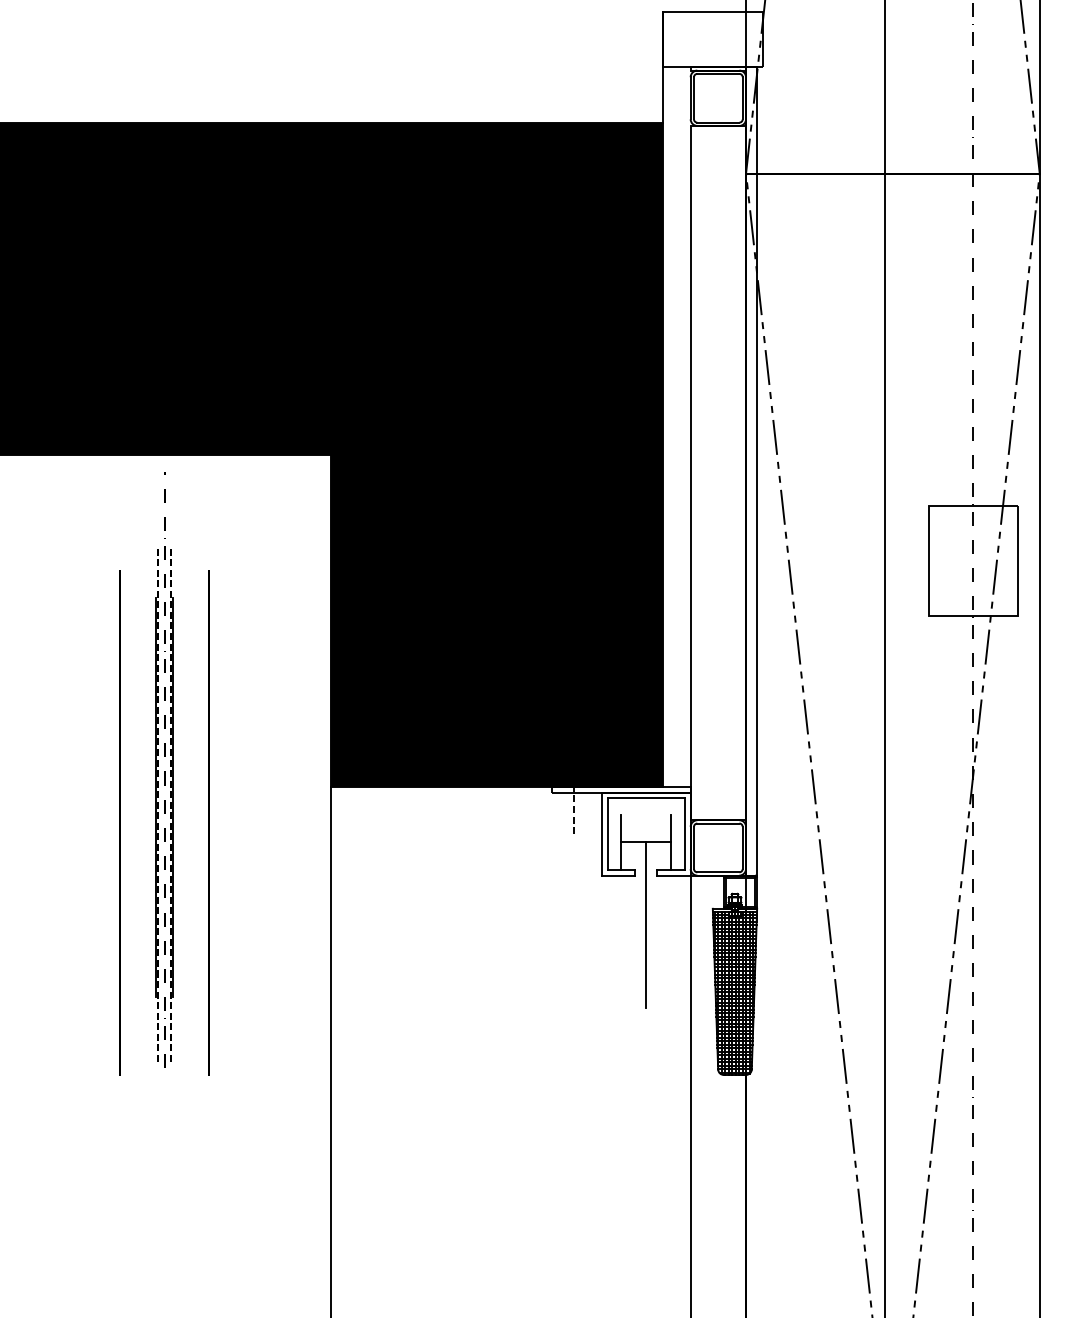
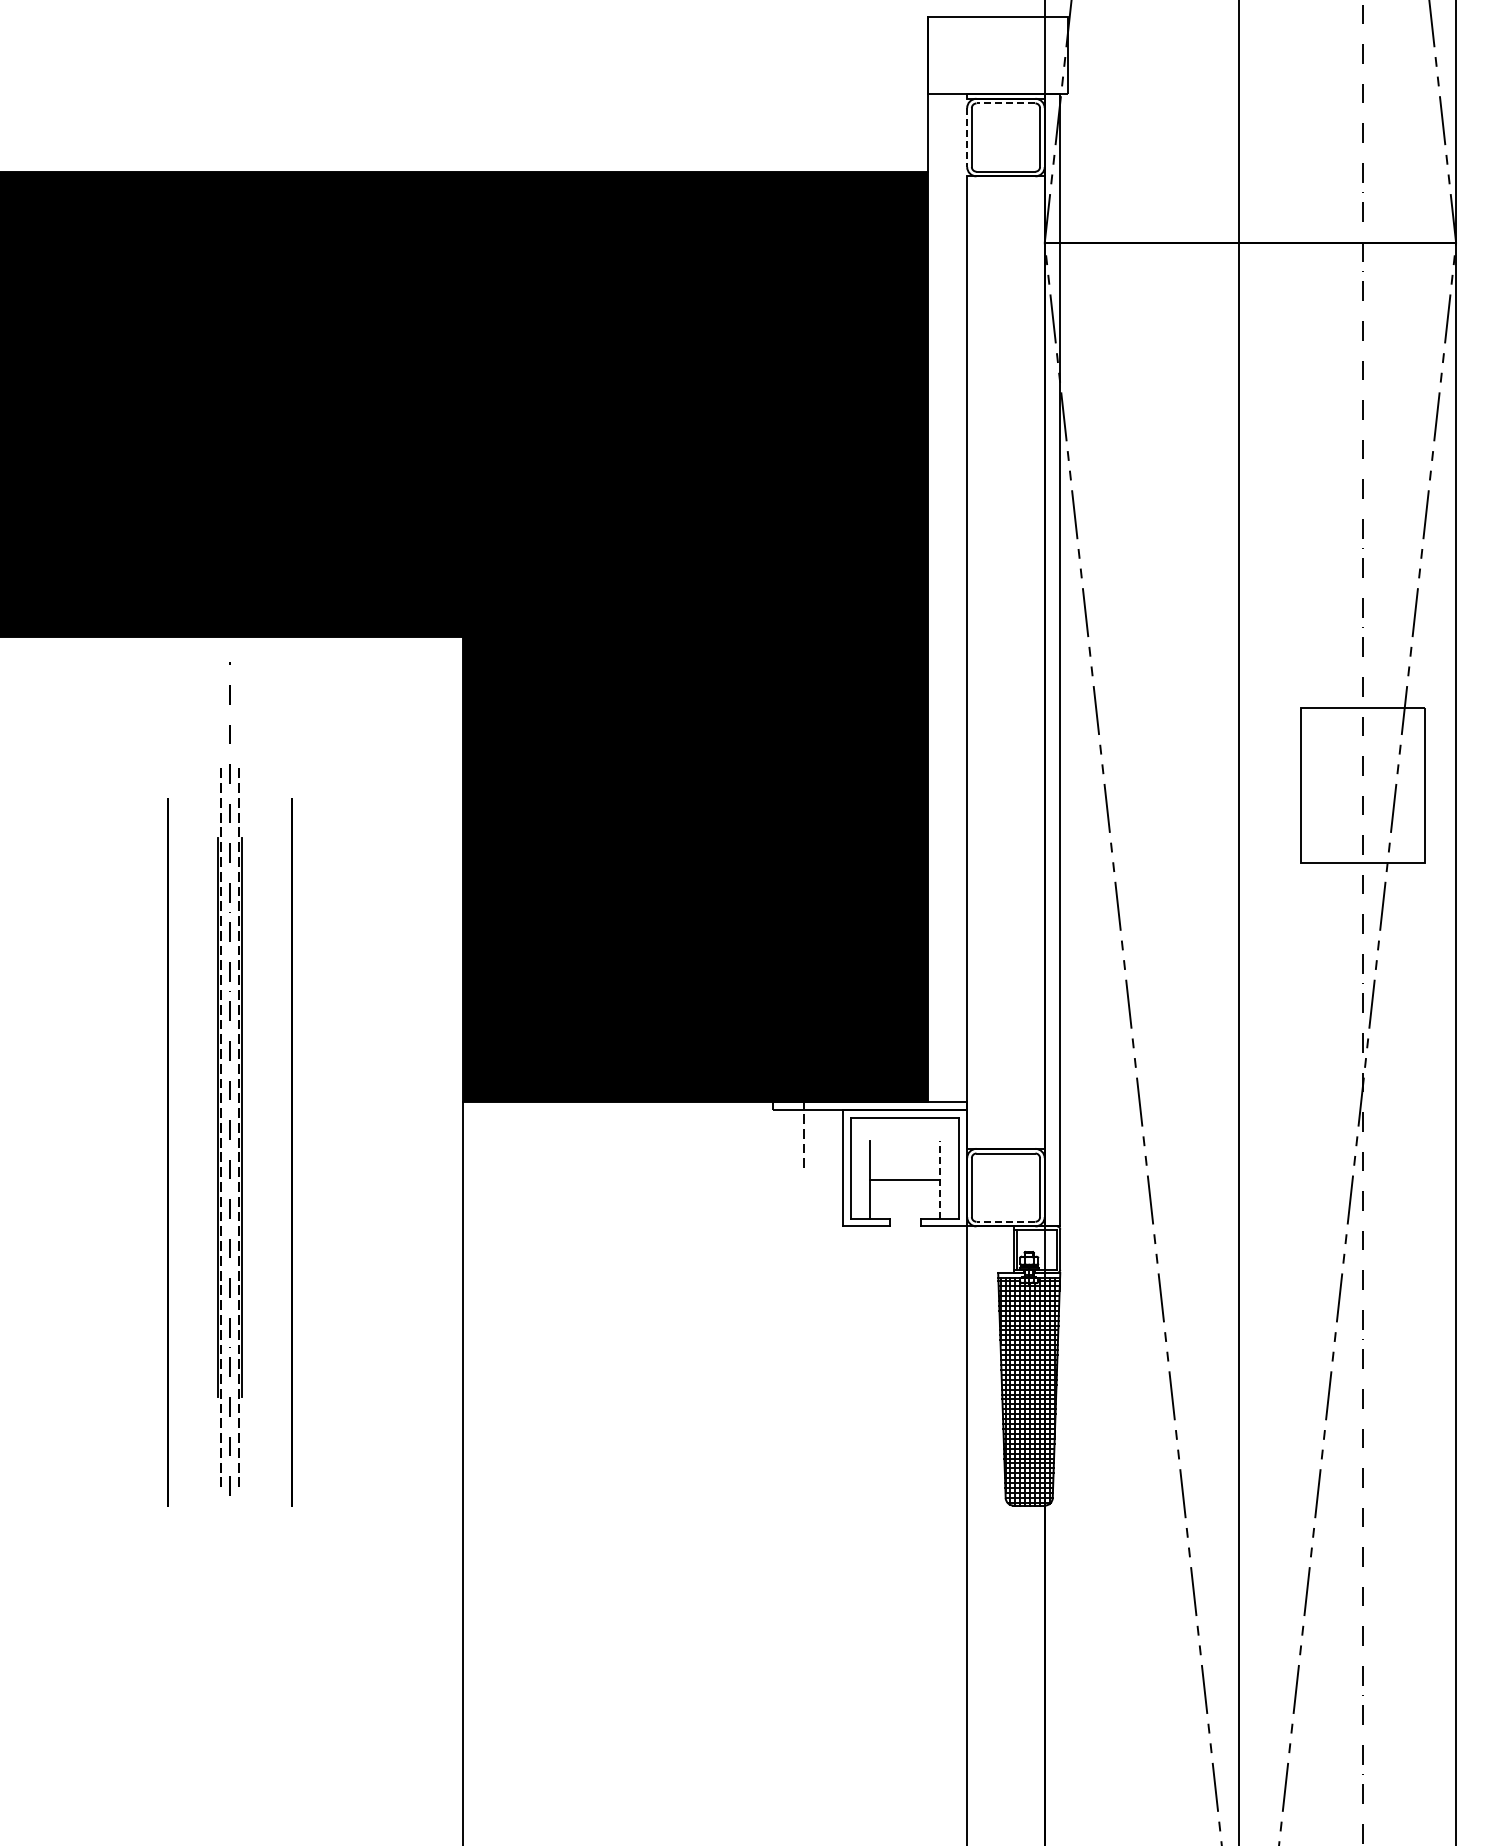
line: (718, 73) -> (1005, 103), solid -> dashed
line: (690, 98) -> (967, 138), solid -> dashed
line: (671, 842) -> (940, 1179), solid -> dashed
line: (718, 872) -> (1005, 1221), solid -> dashed
line: (646, 924) -> (905, 1295), removed

